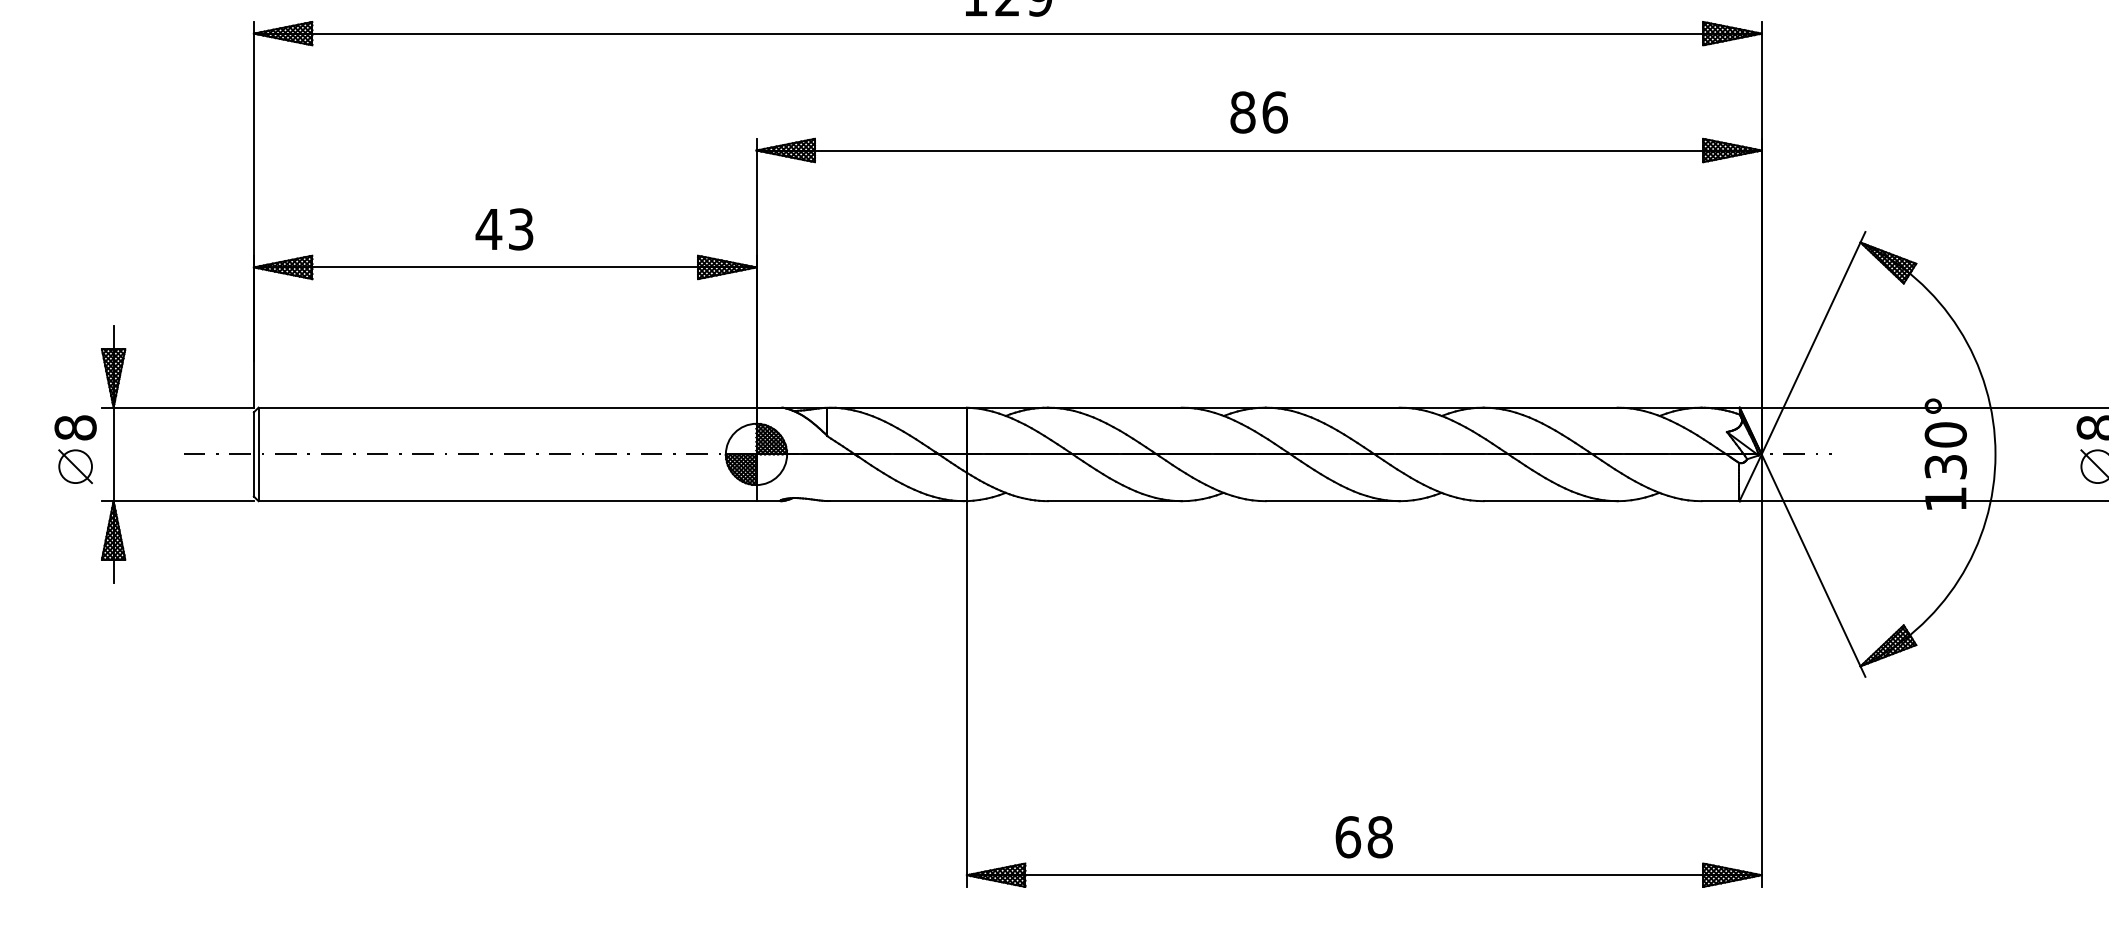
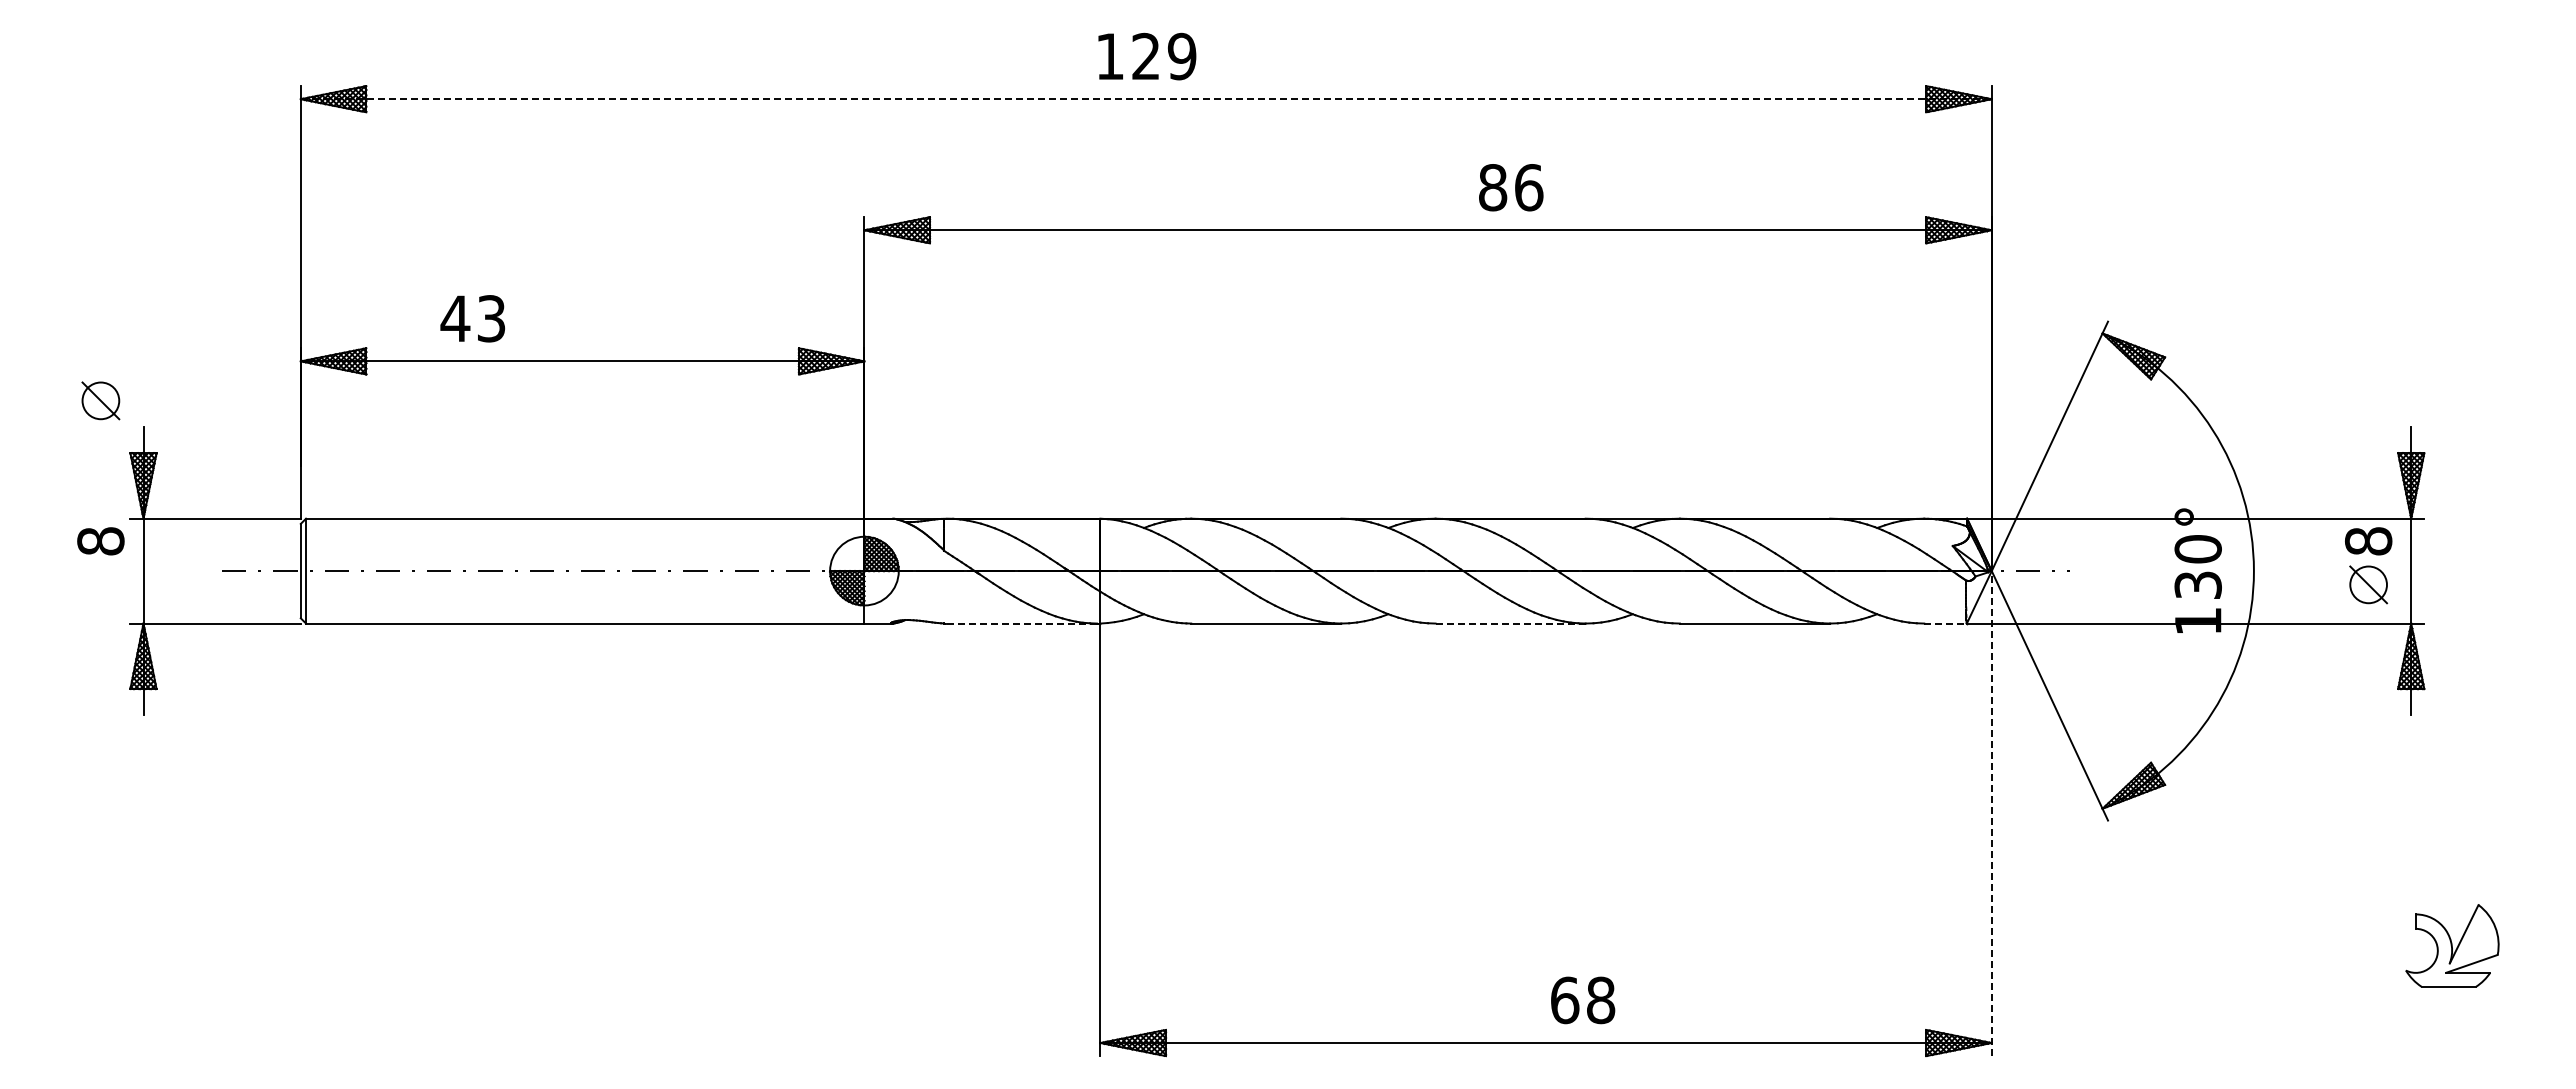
line: (1007, 33) -> (1146, 99), solid -> dashed
text: (1259, 112) -> (1511, 187), moved
text: (504, 229) -> (472, 318), moved
part: (75, 466) -> (100, 400), moved
line: (897, 501) -> (1022, 623), solid -> dashed
line: (1333, 501) -> (1511, 623), solid -> dashed
line: (1721, 501) -> (1946, 623), solid -> dashed
line: (1761, 670) -> (1991, 813), solid -> dashed
text: (1364, 837) -> (1583, 1000), moved

